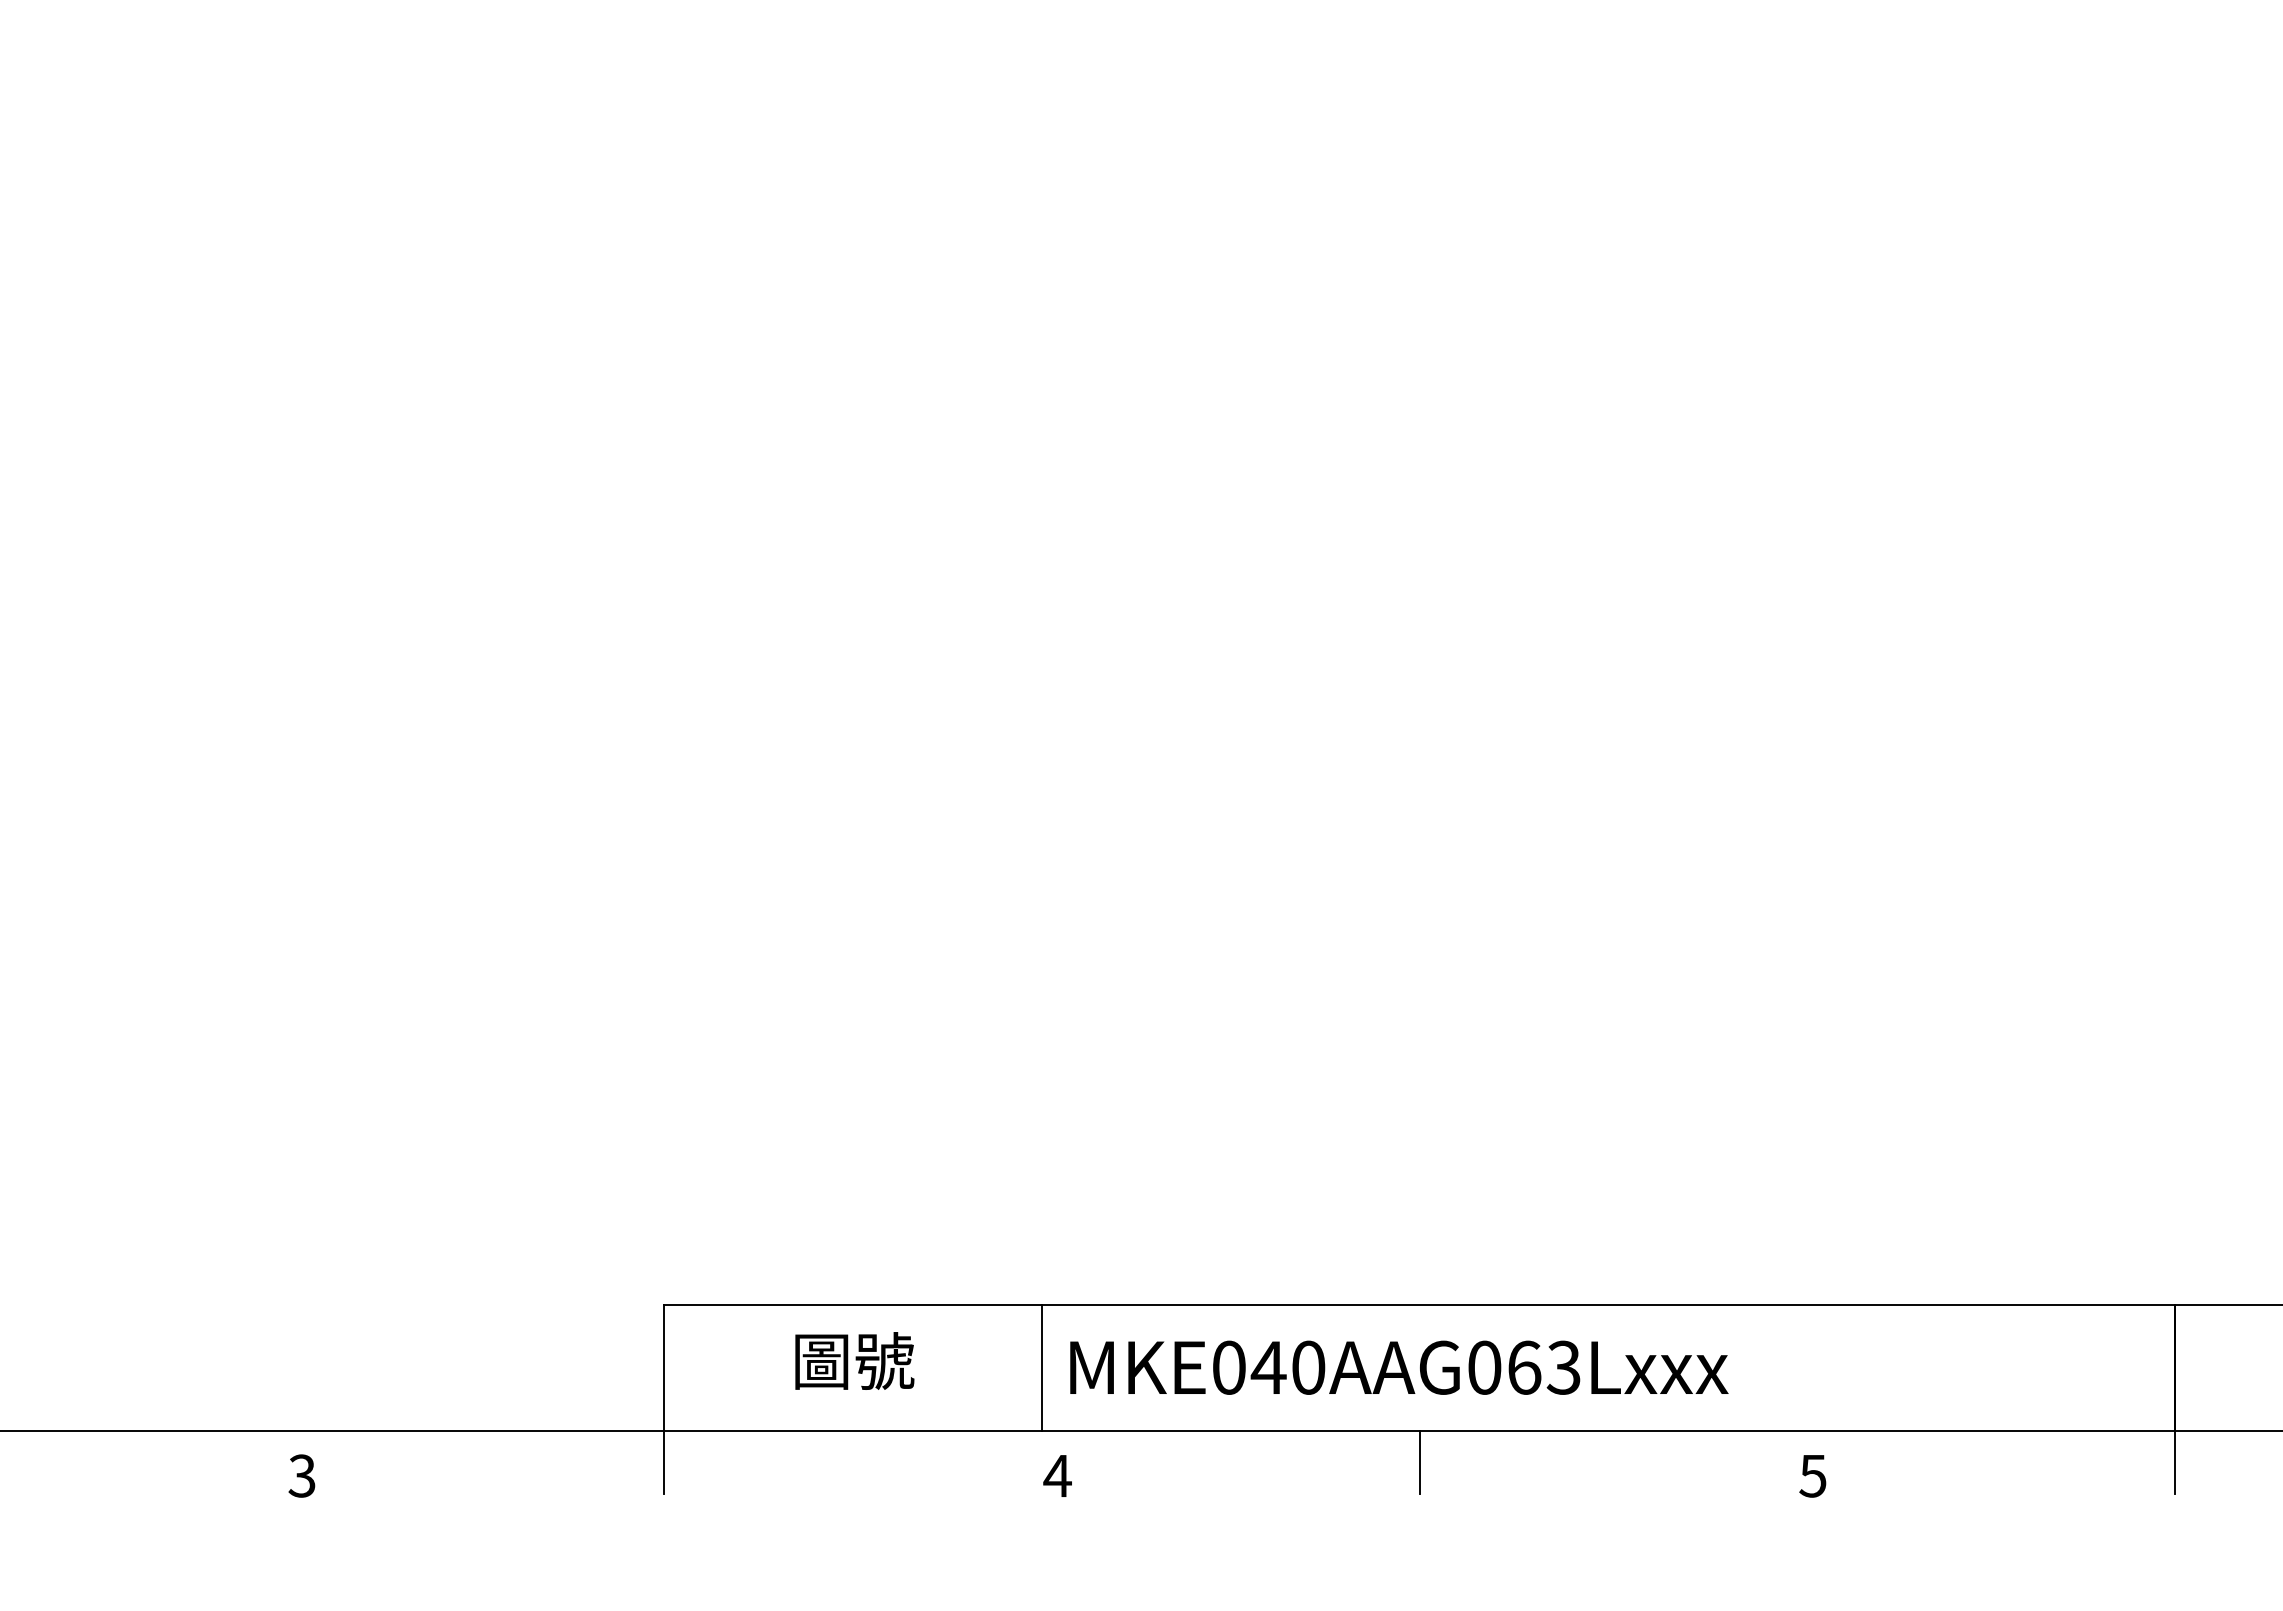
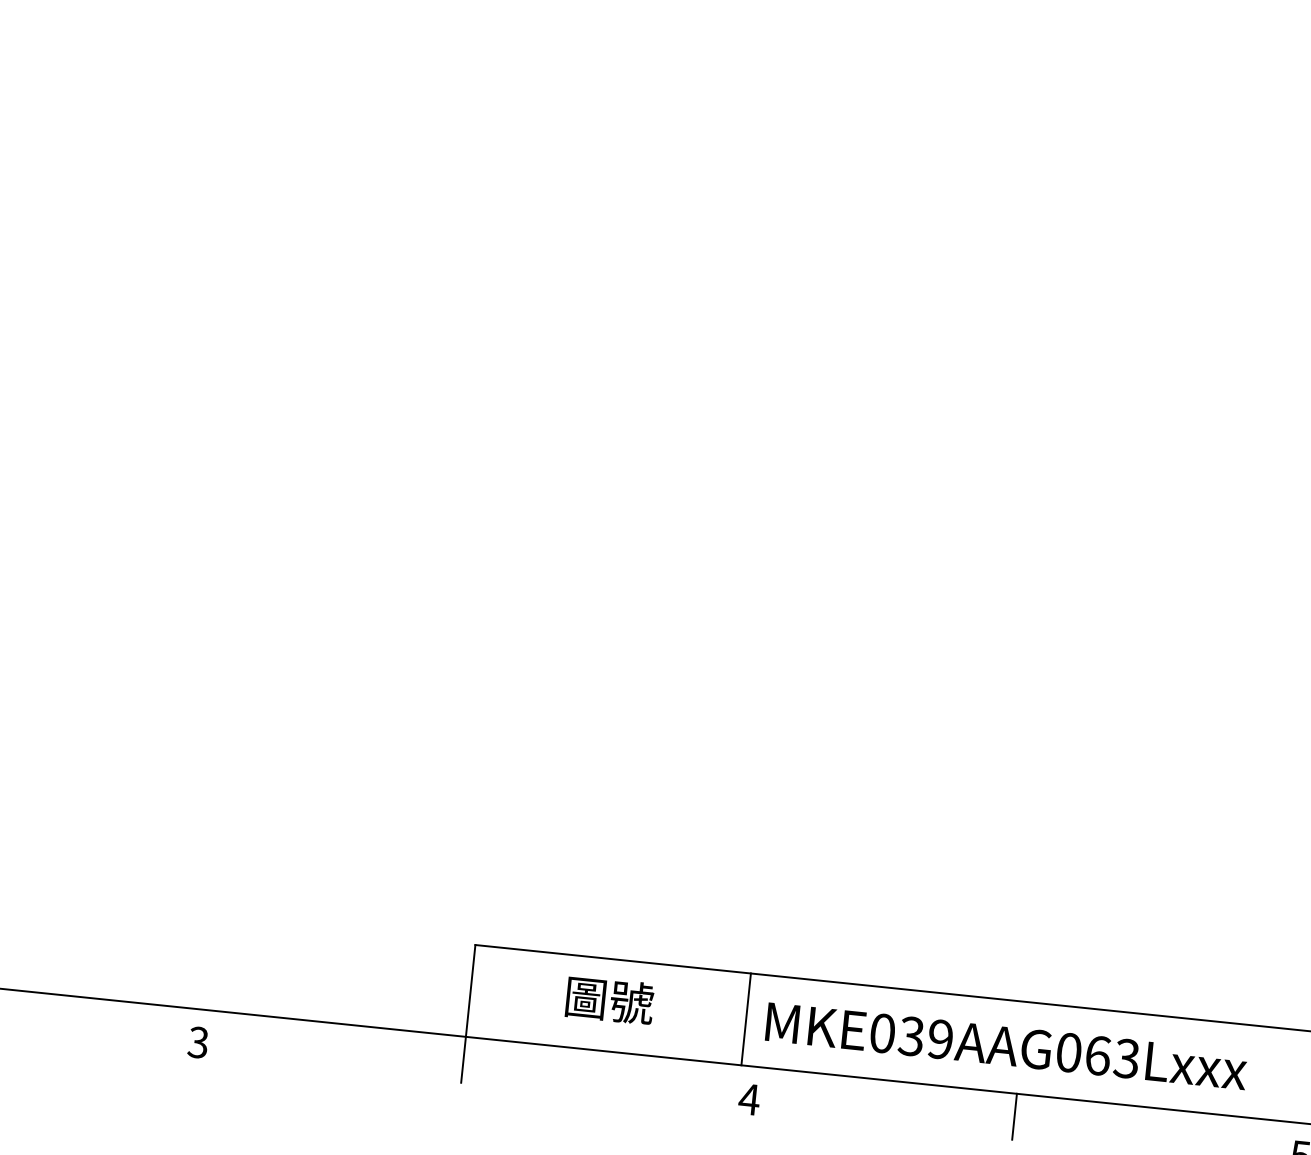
text: (1287, 1367) -> (925, 1037), MKE040AAG063Lxxx -> MKE039AAG063Lxxx

